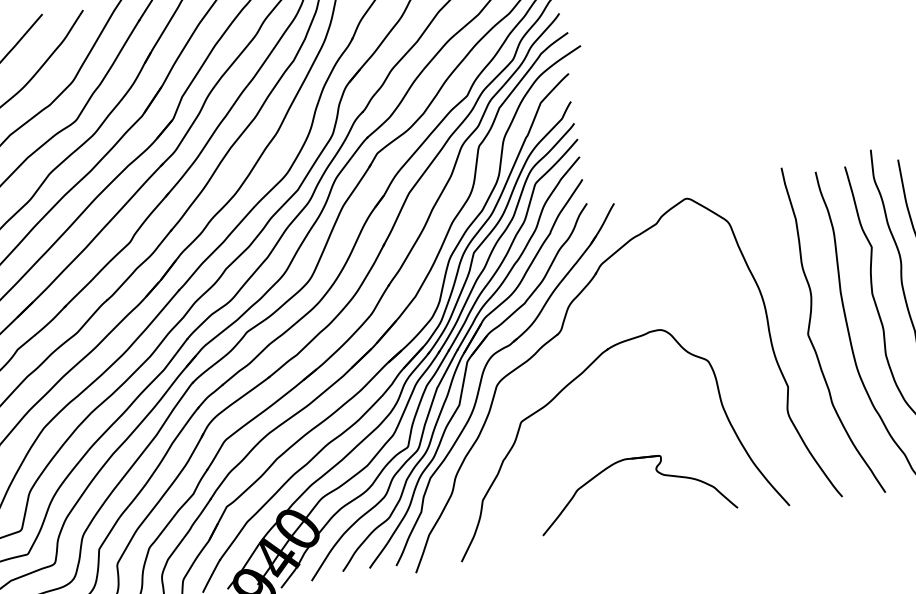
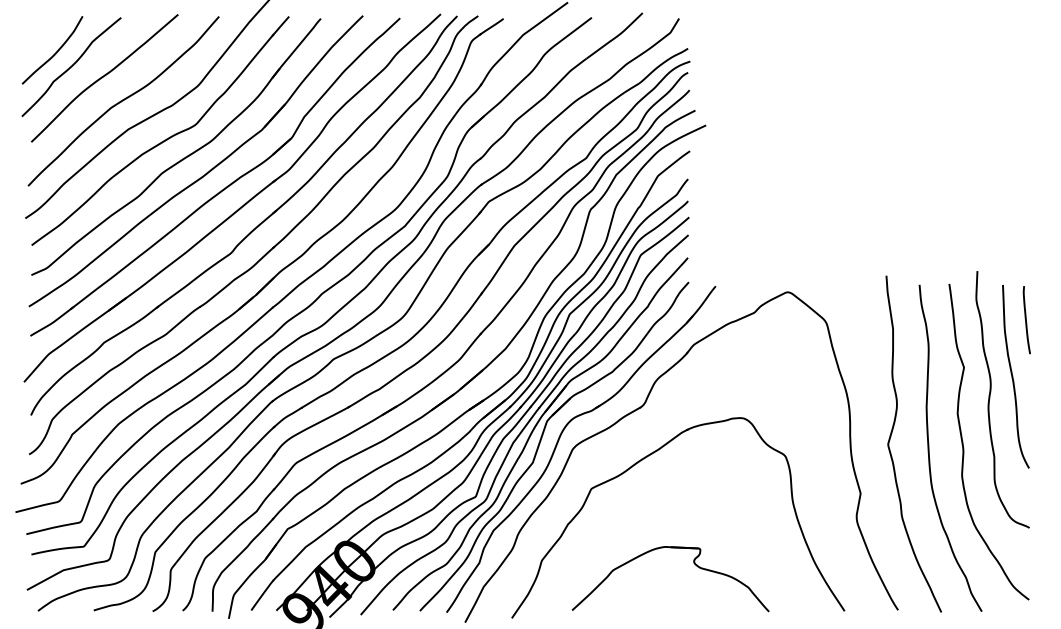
part: (656, 471) -> (693, 563), moved

